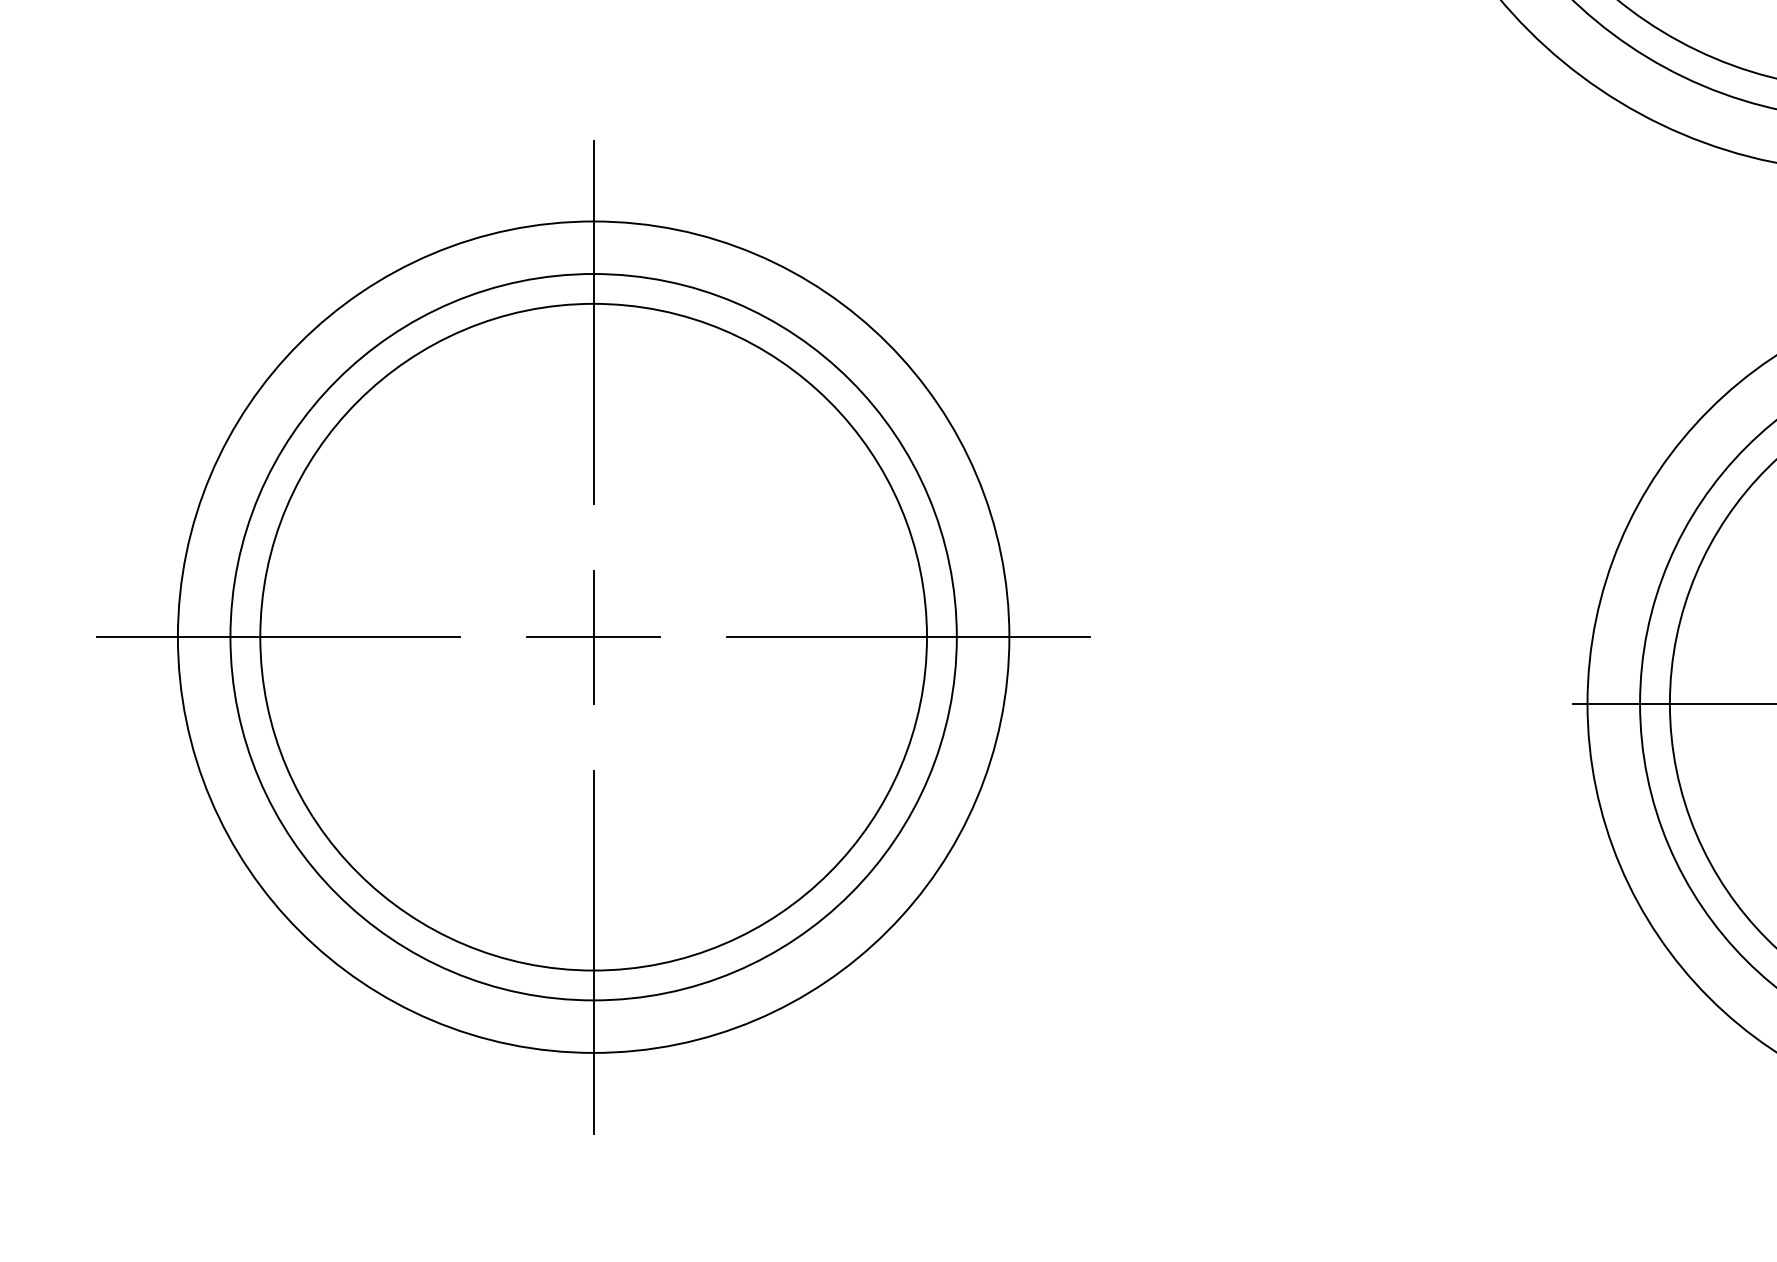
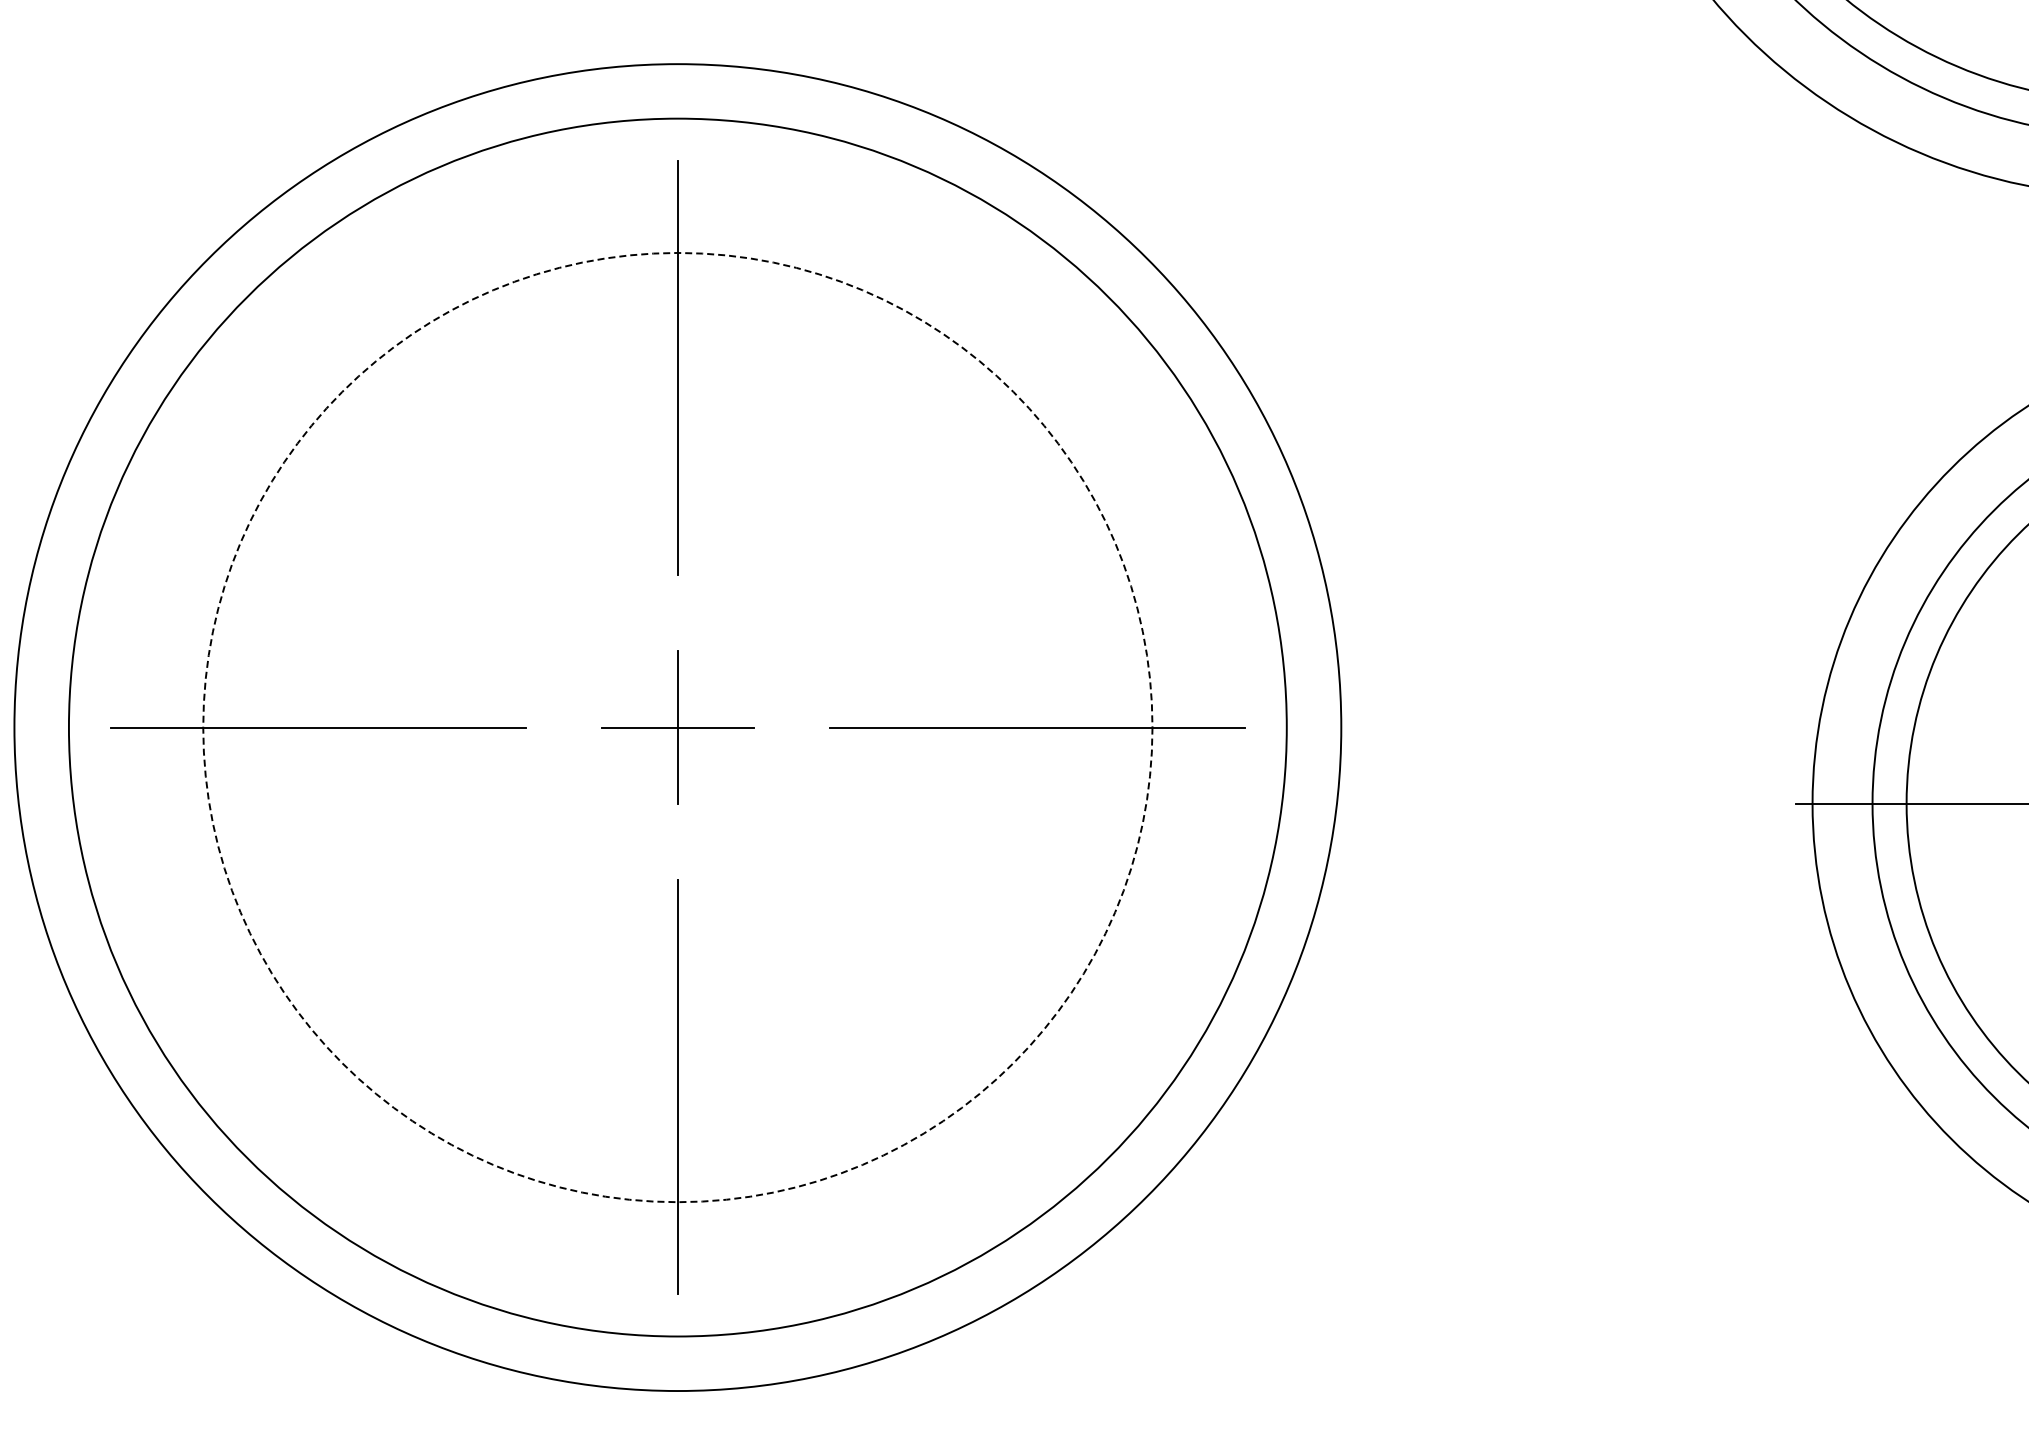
circle: (593, 637) -> (677, 727), size x1.6
circle: (593, 637) -> (677, 727), size x1.6
circle: (593, 637) -> (677, 727), solid -> dashed

